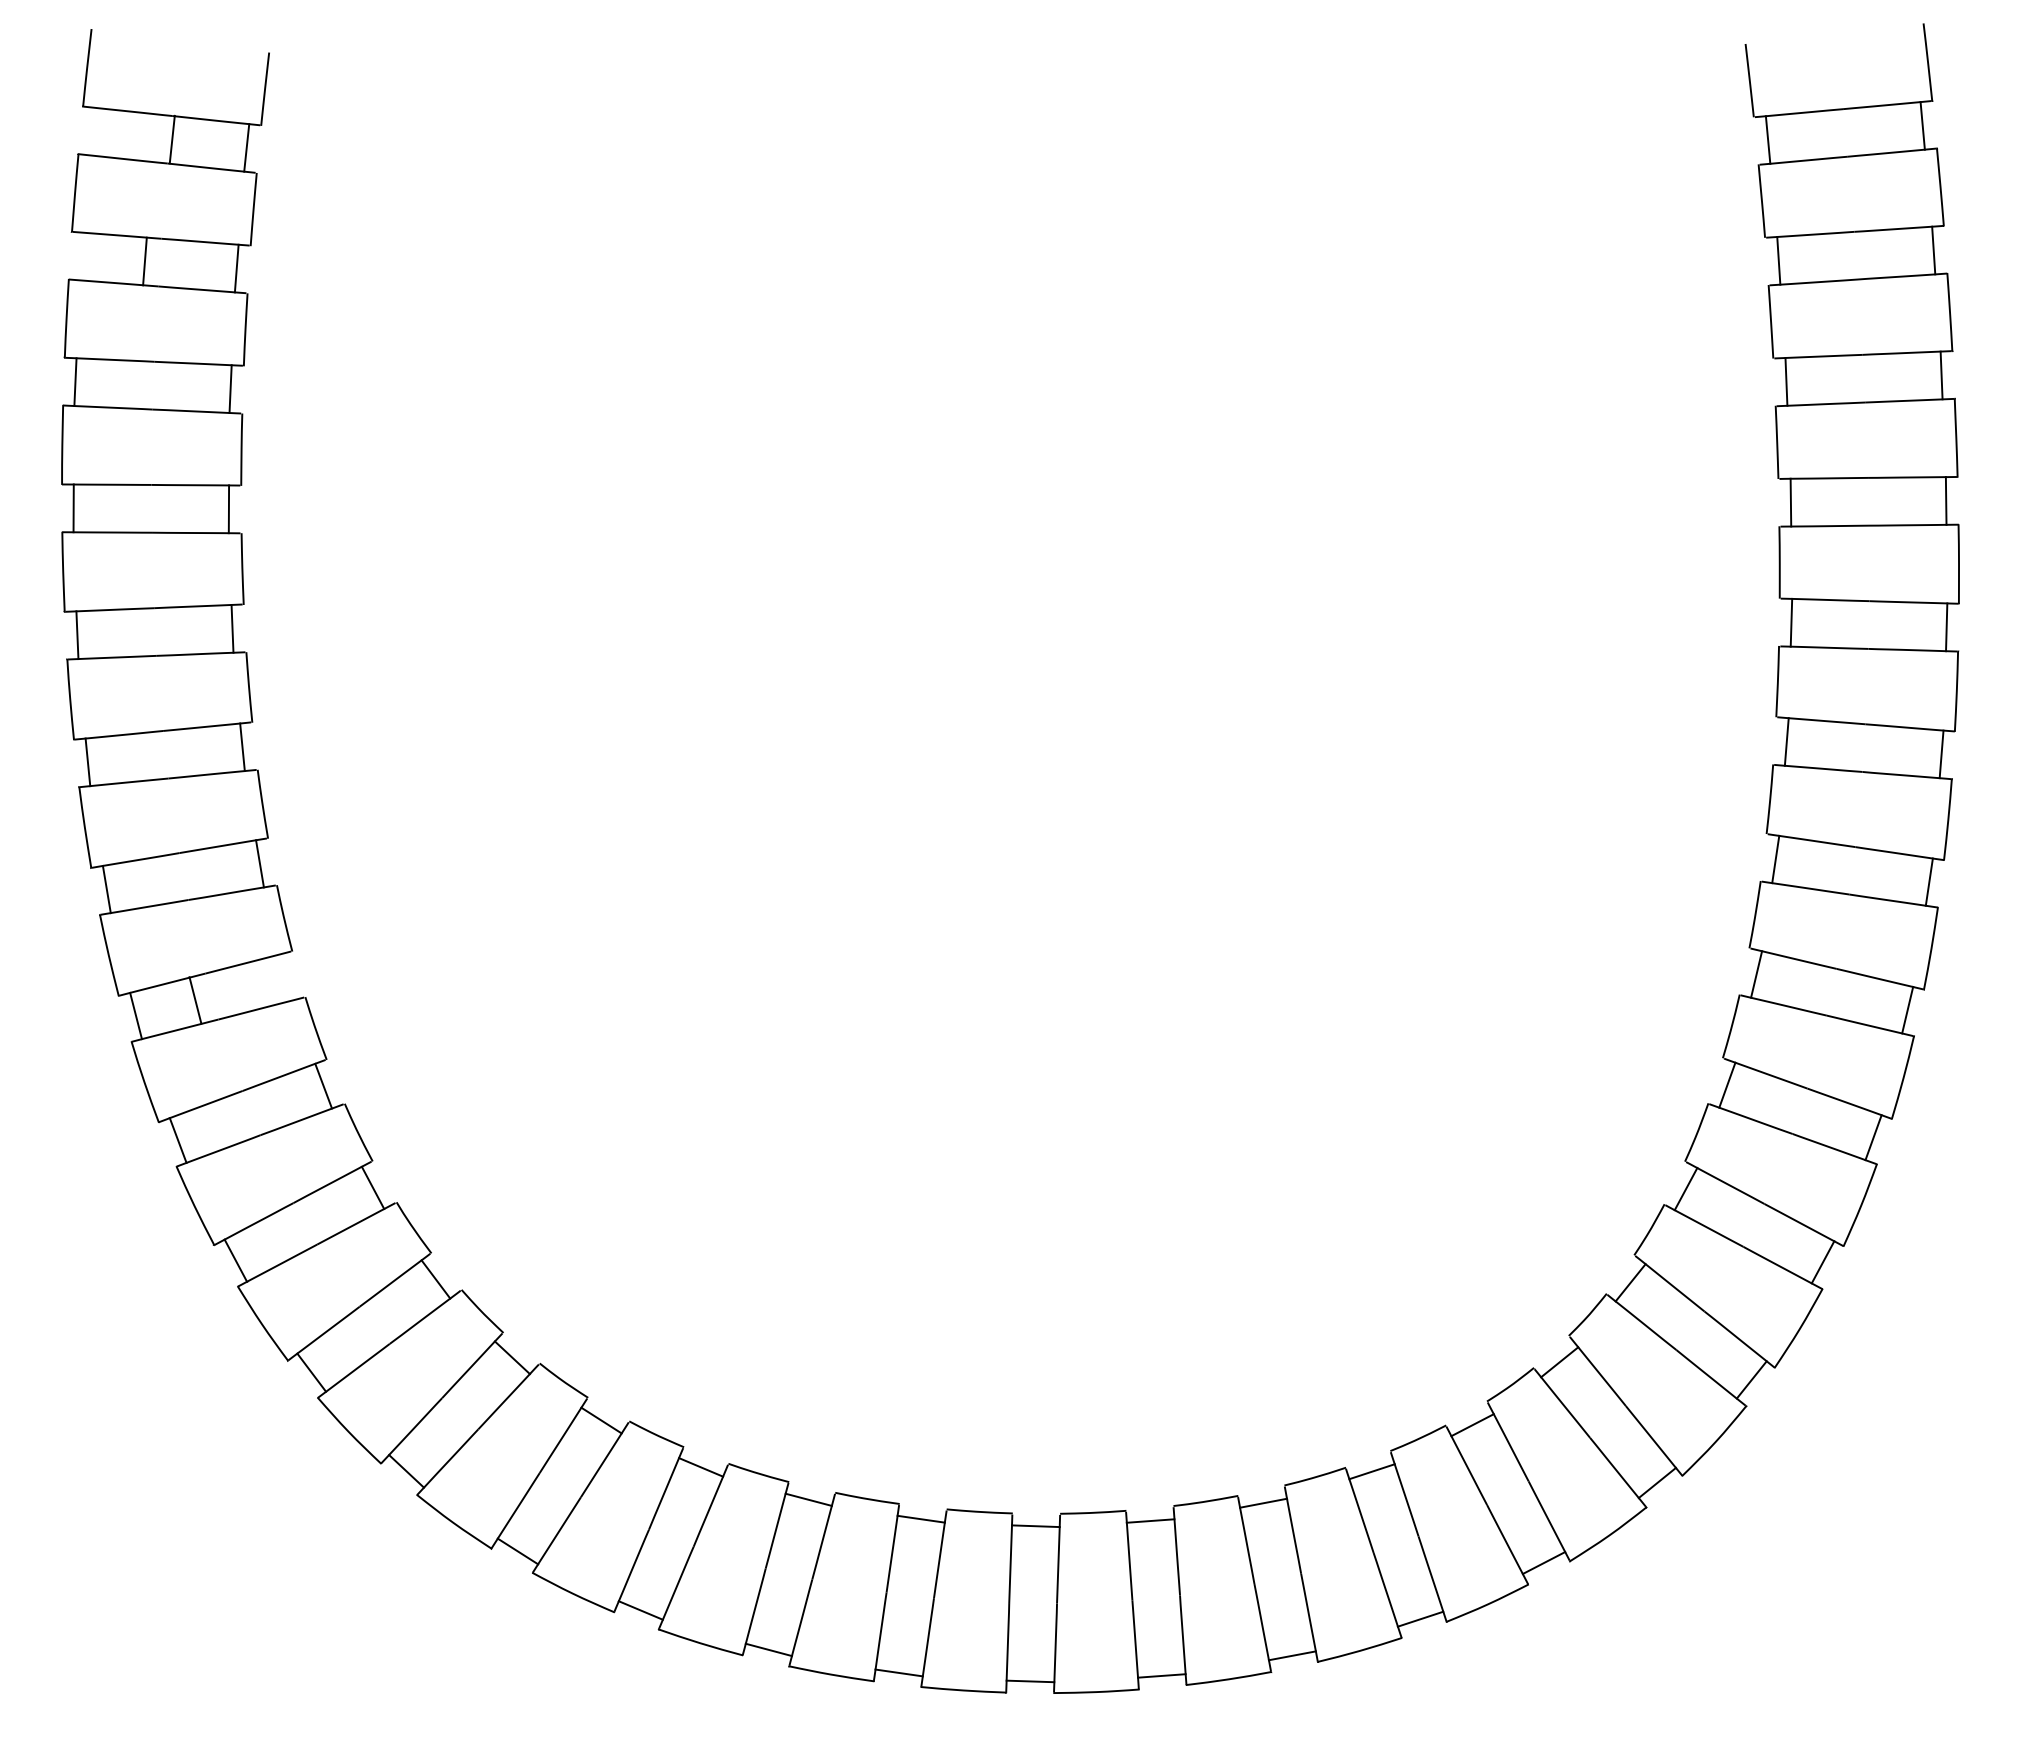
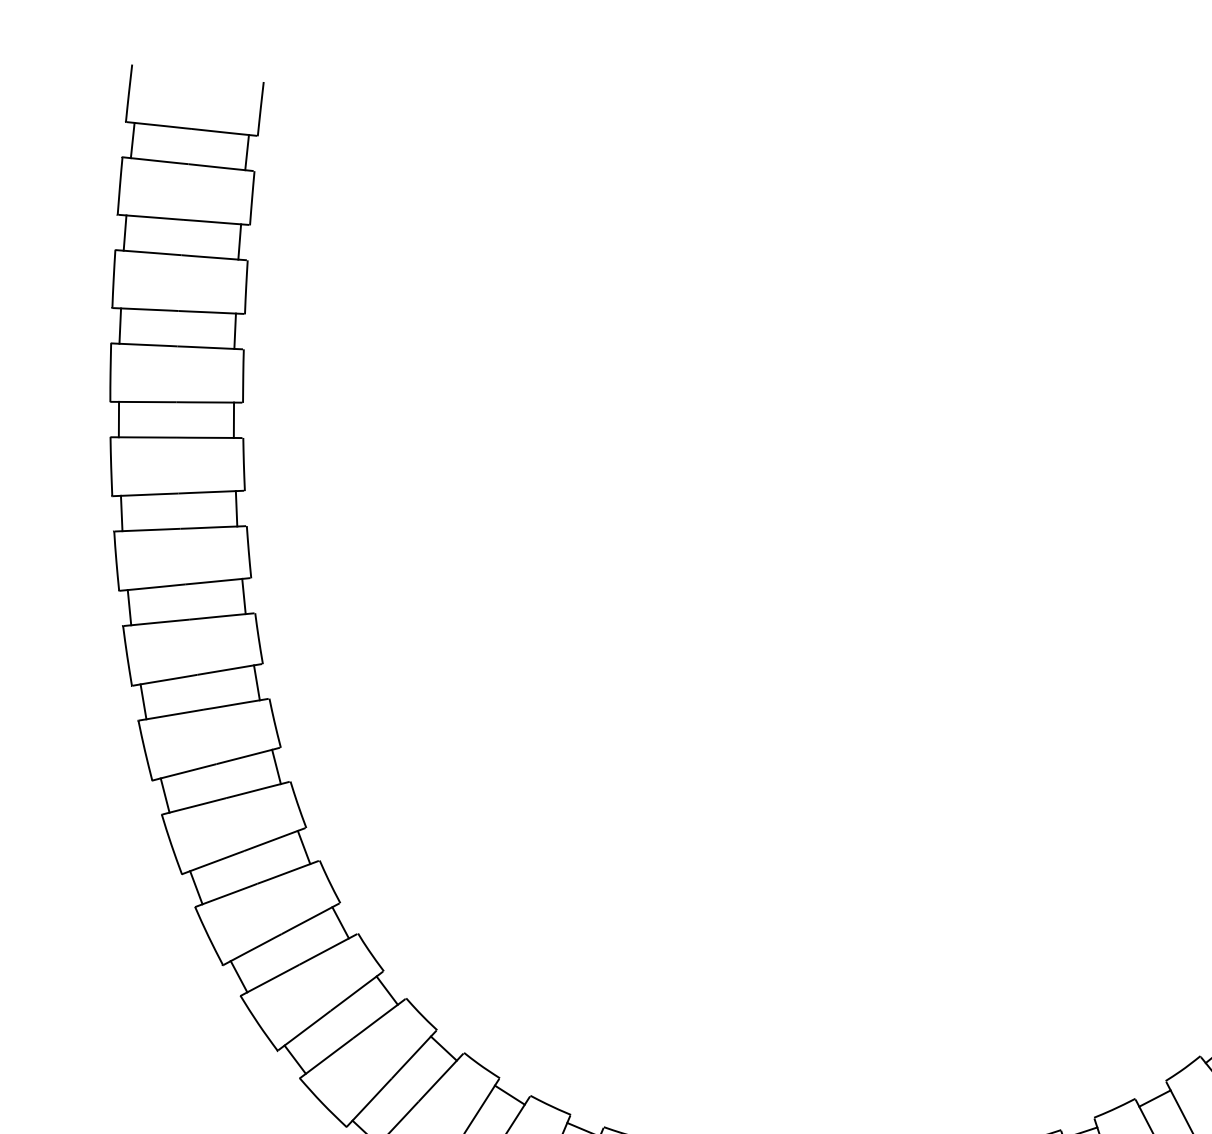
line: (171, 139) -> (132, 140), moved
line: (144, 261) -> (124, 233), moved
line: (195, 1000) -> (276, 767), moved

